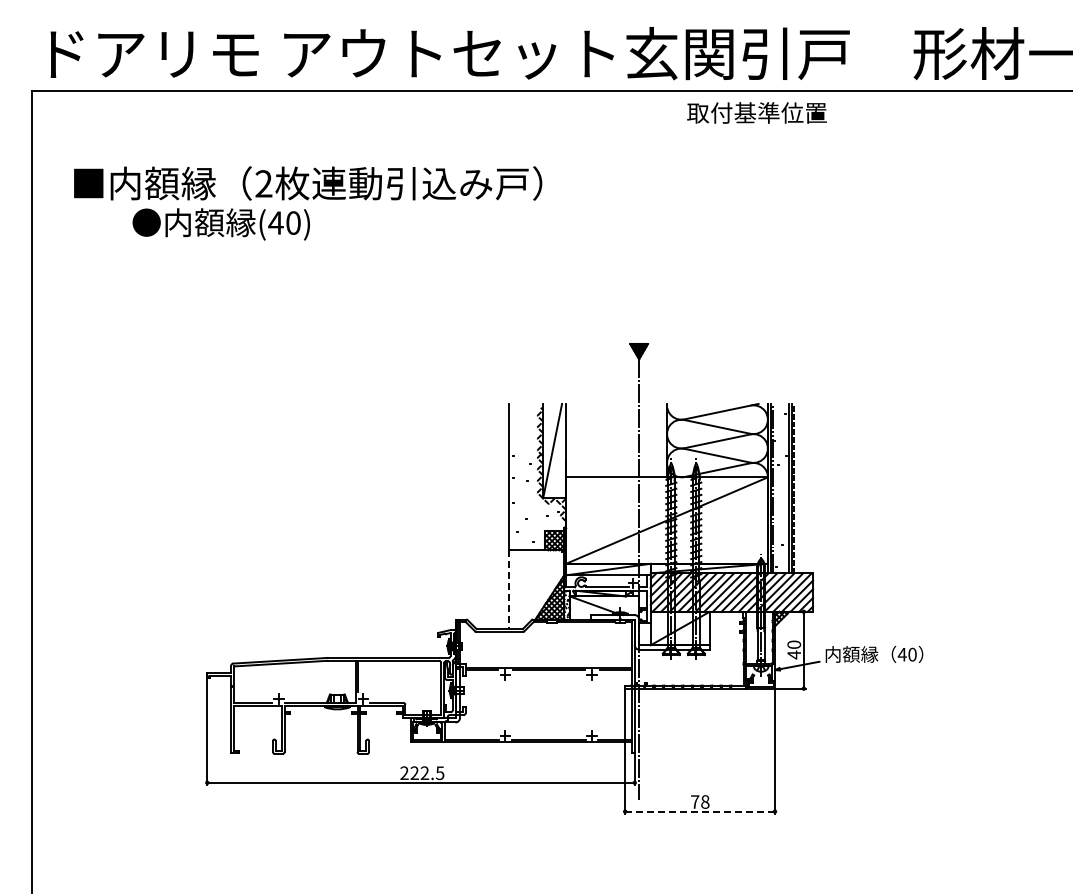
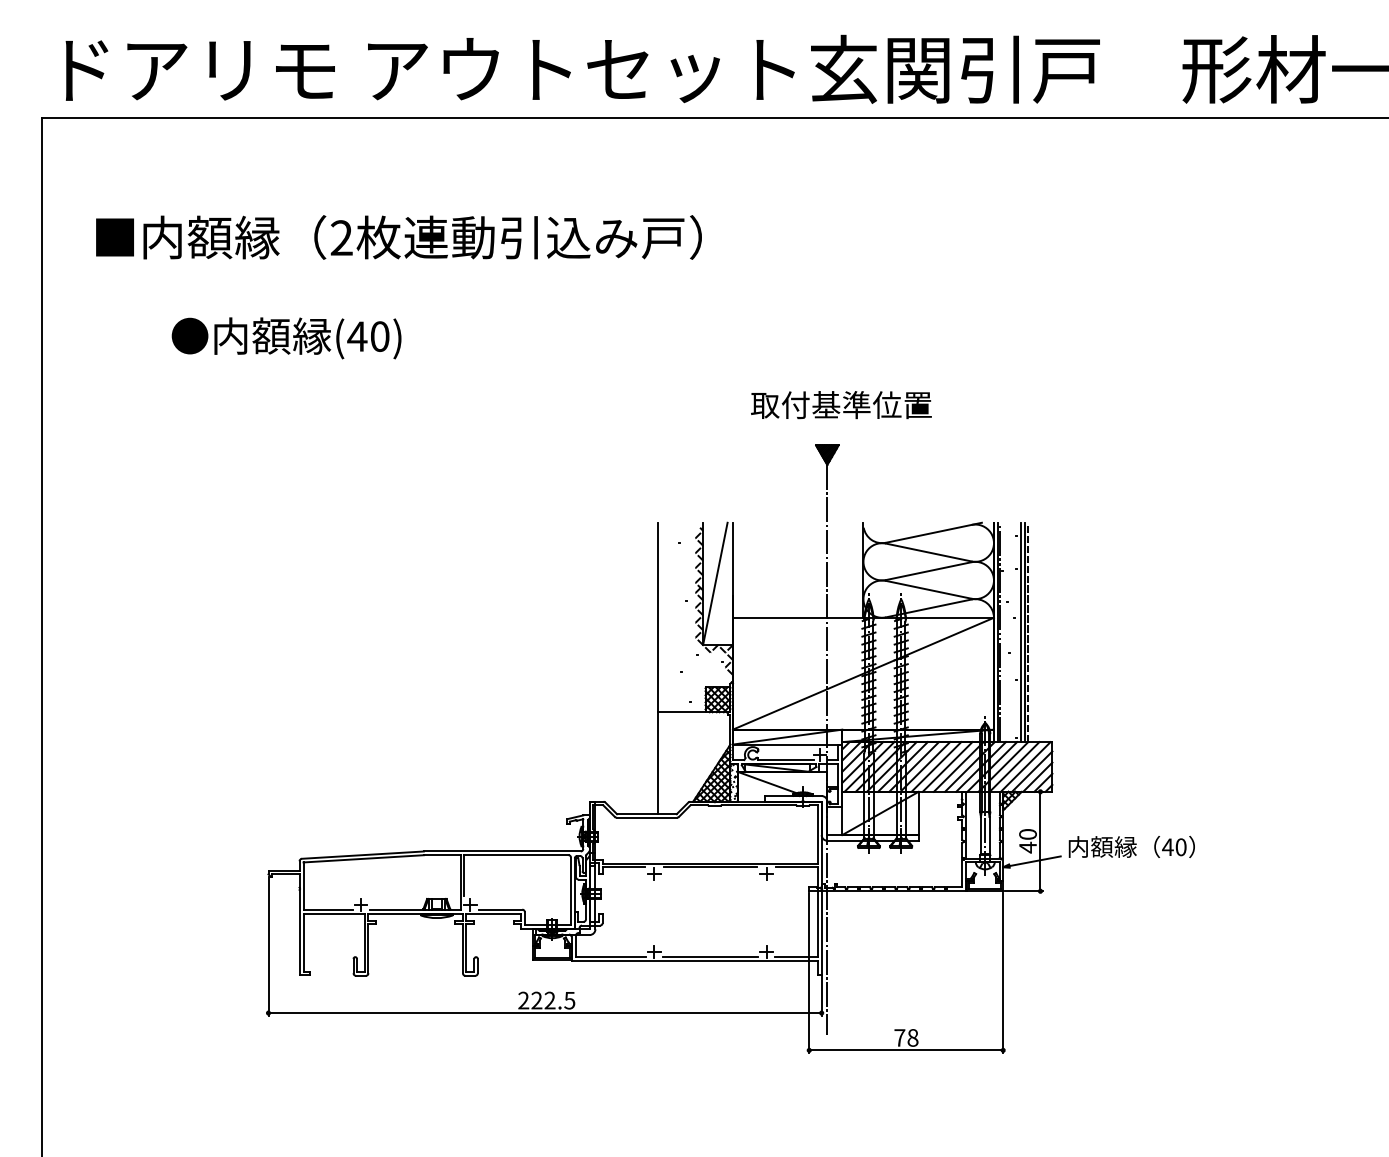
text: (756, 112) -> (840, 404), moved
text: (220, 224) -> (285, 338), moved
line: (508, 590) -> (658, 764), dashed -> solid
line: (700, 811) -> (906, 1050), dashed -> solid

